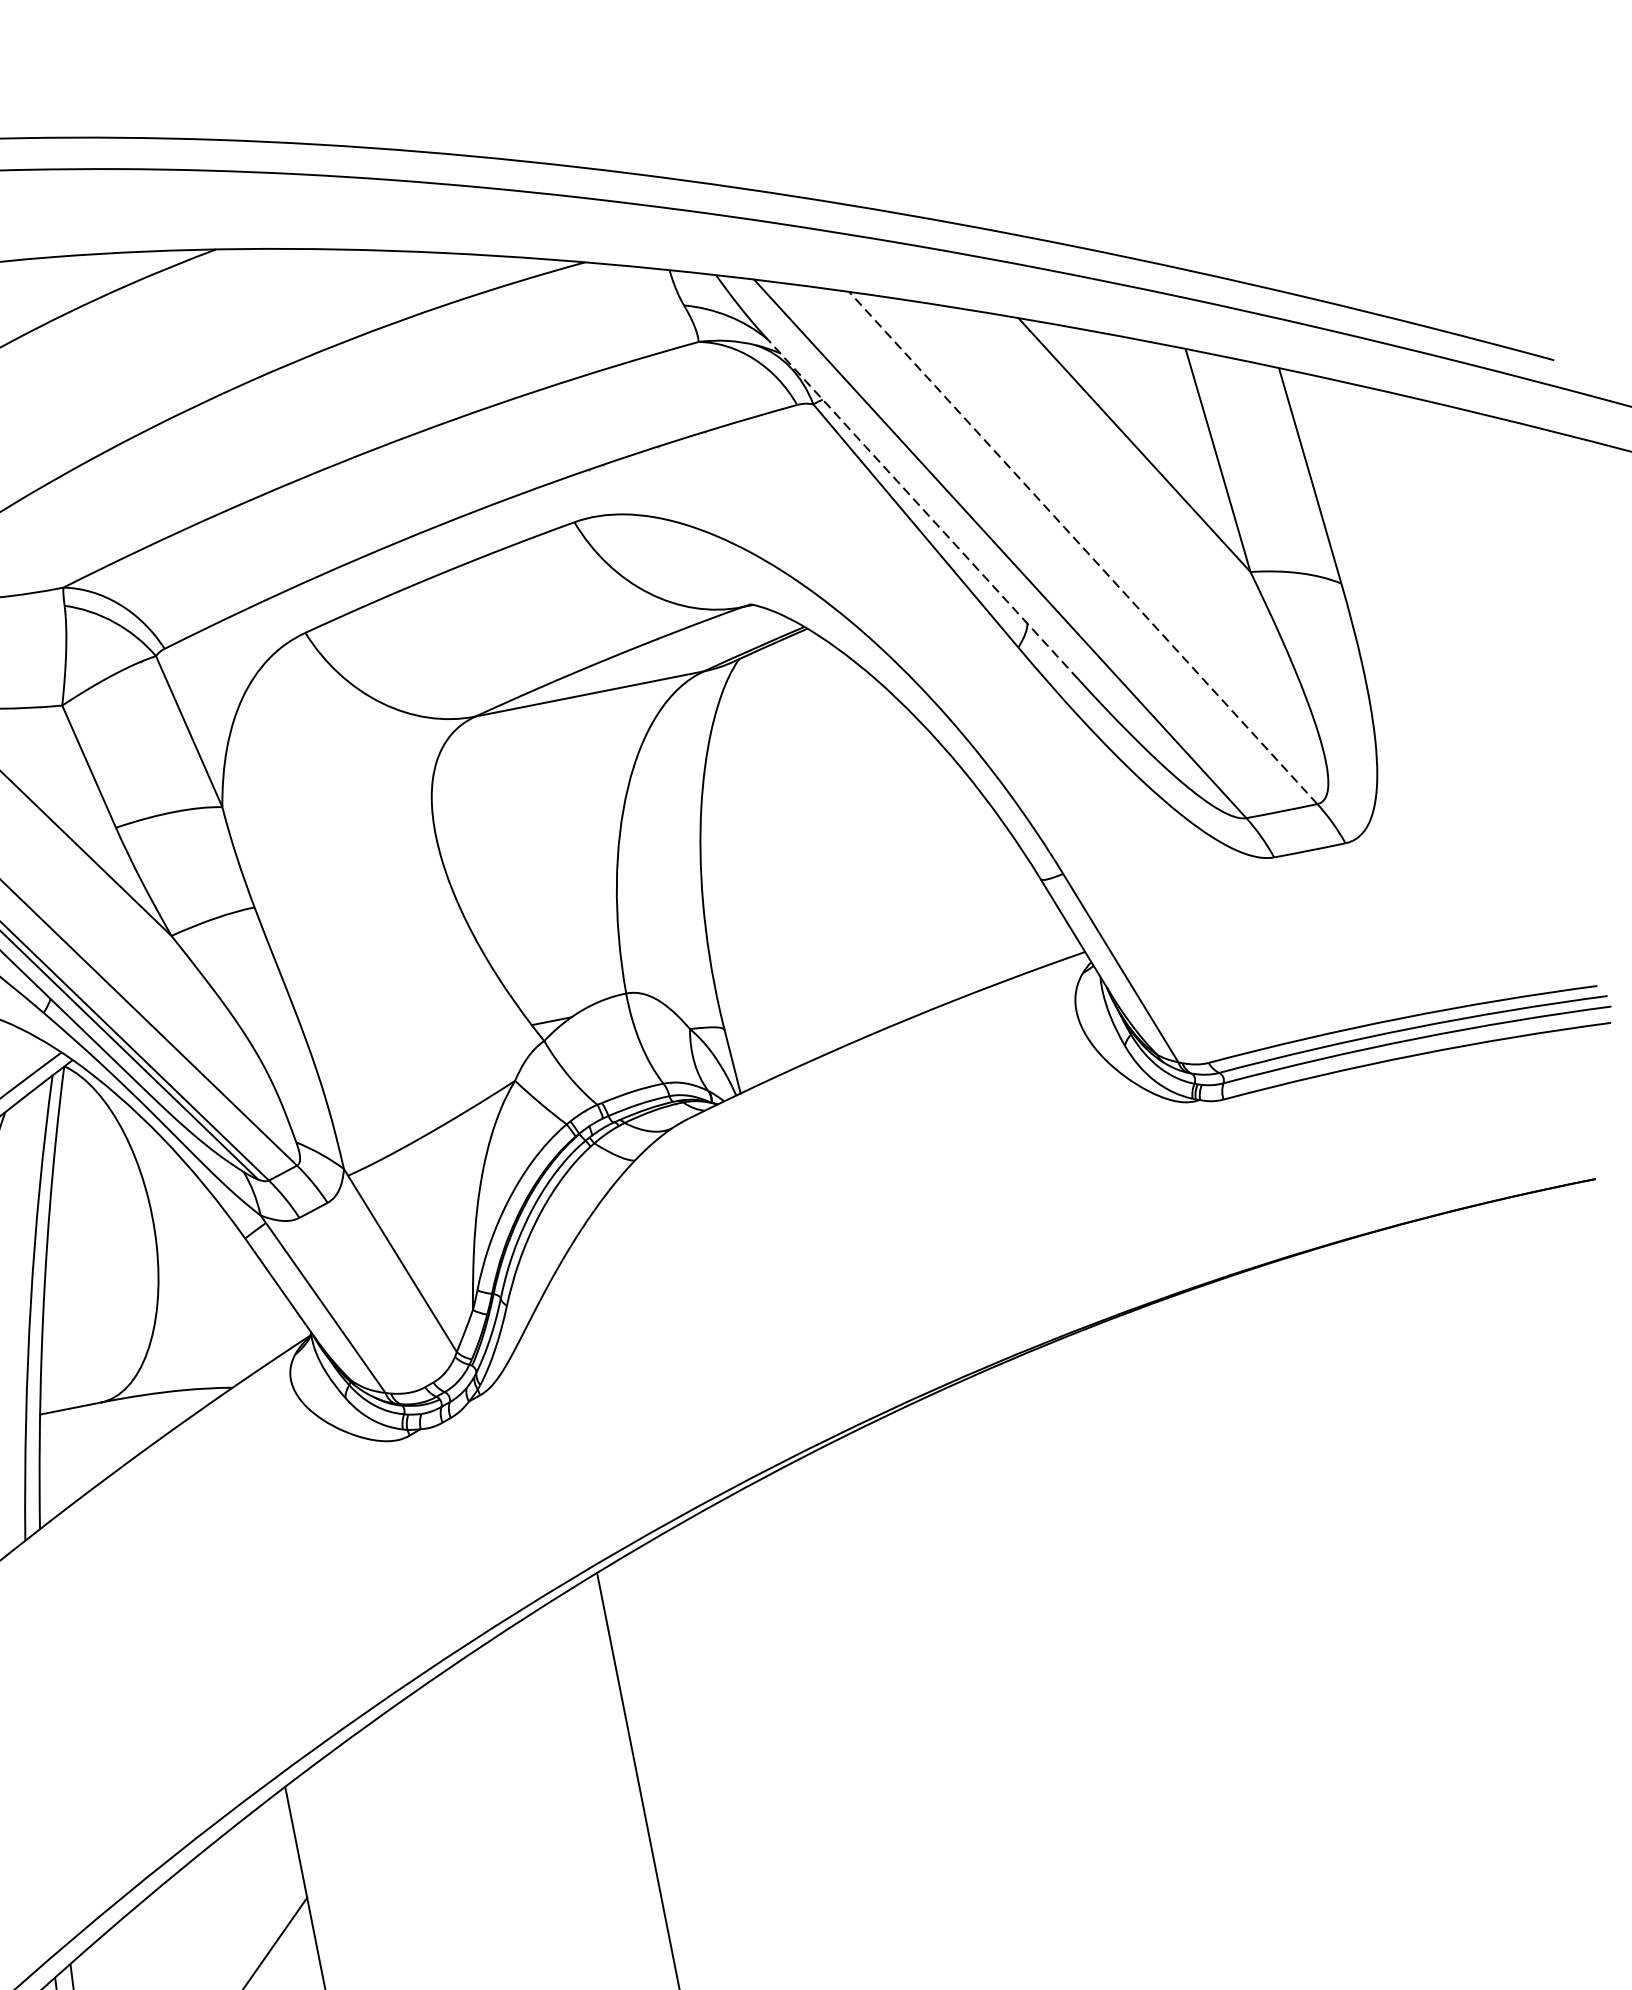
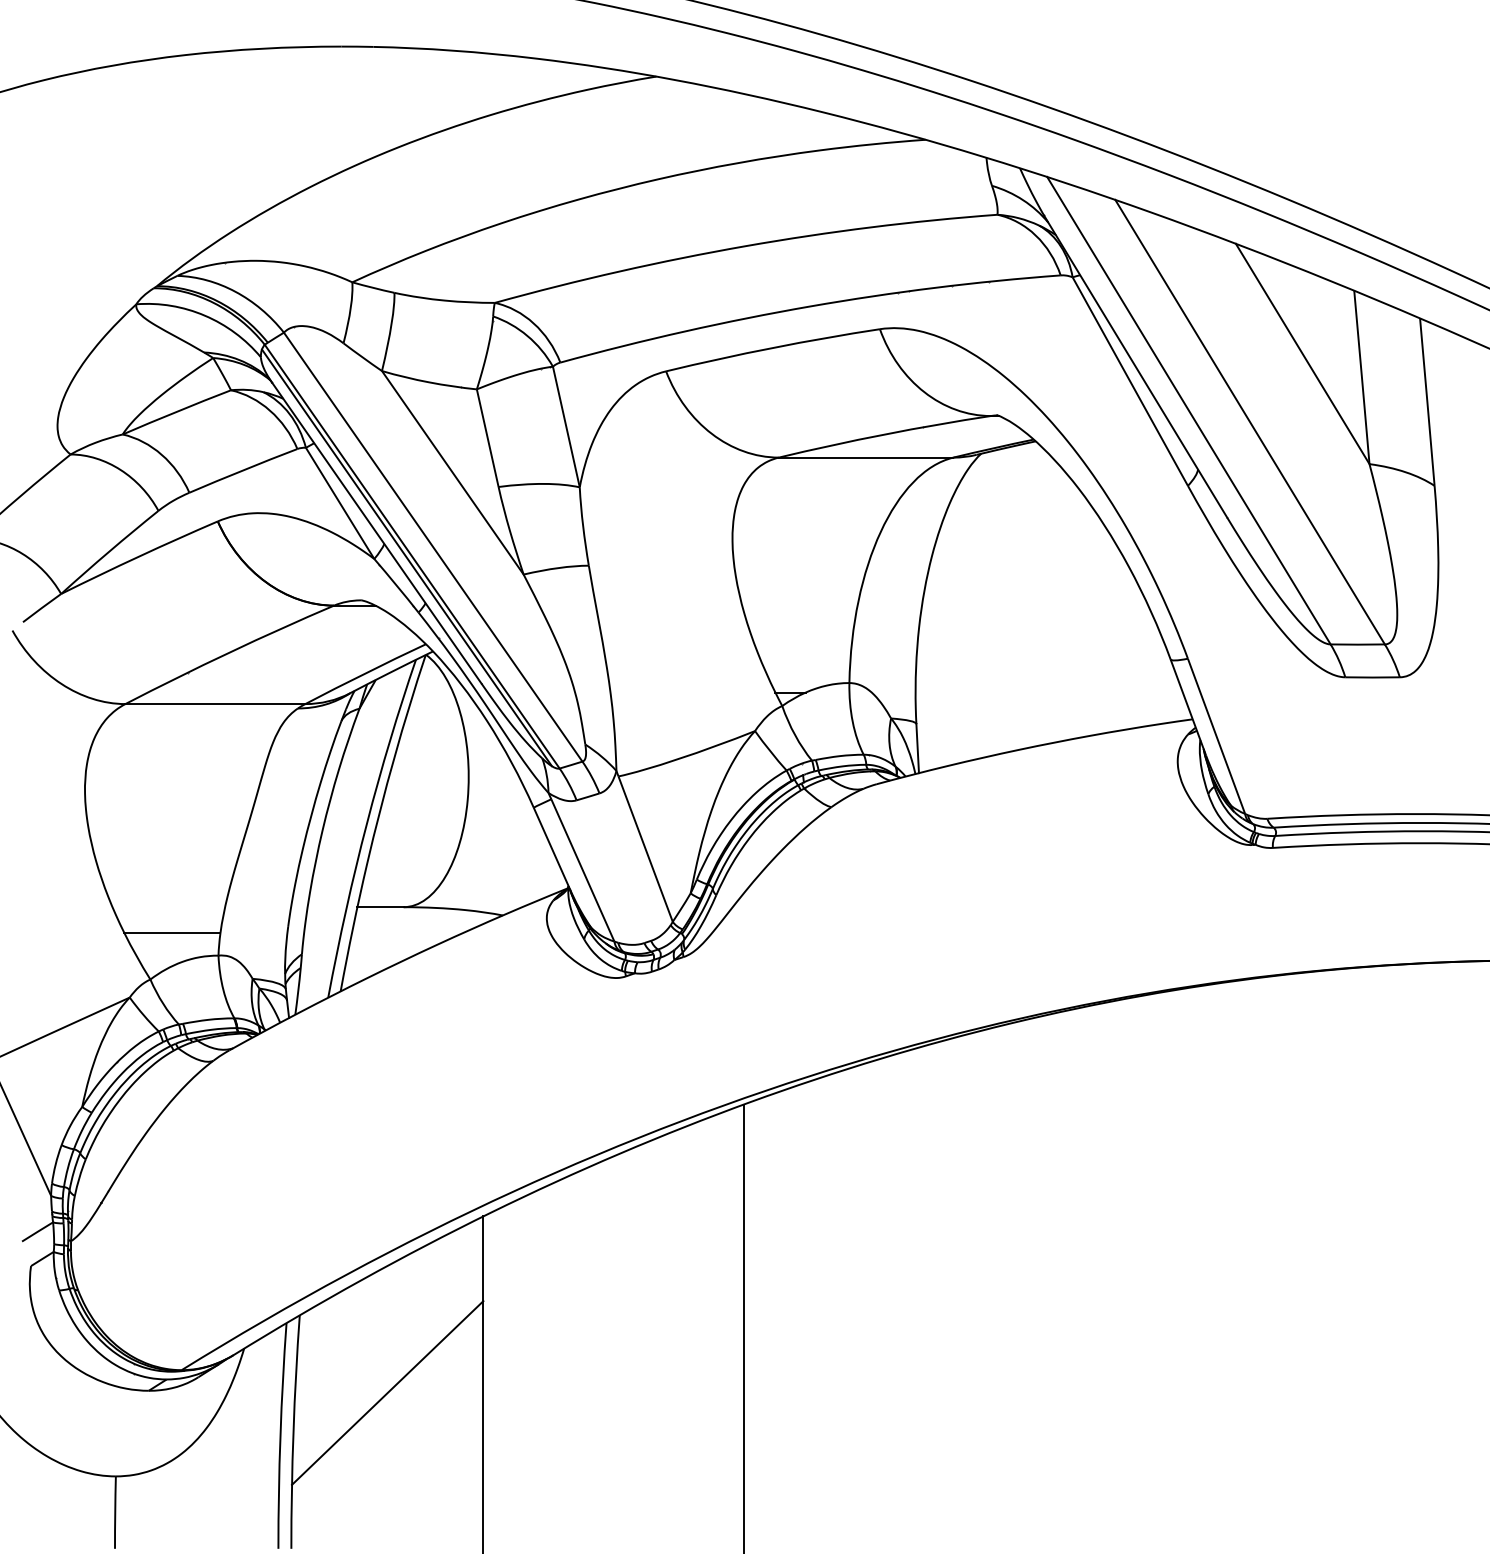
line: (921, 506) -> (1137, 368), dashed -> solid
line: (1083, 548) -> (1250, 422), dashed -> solid

